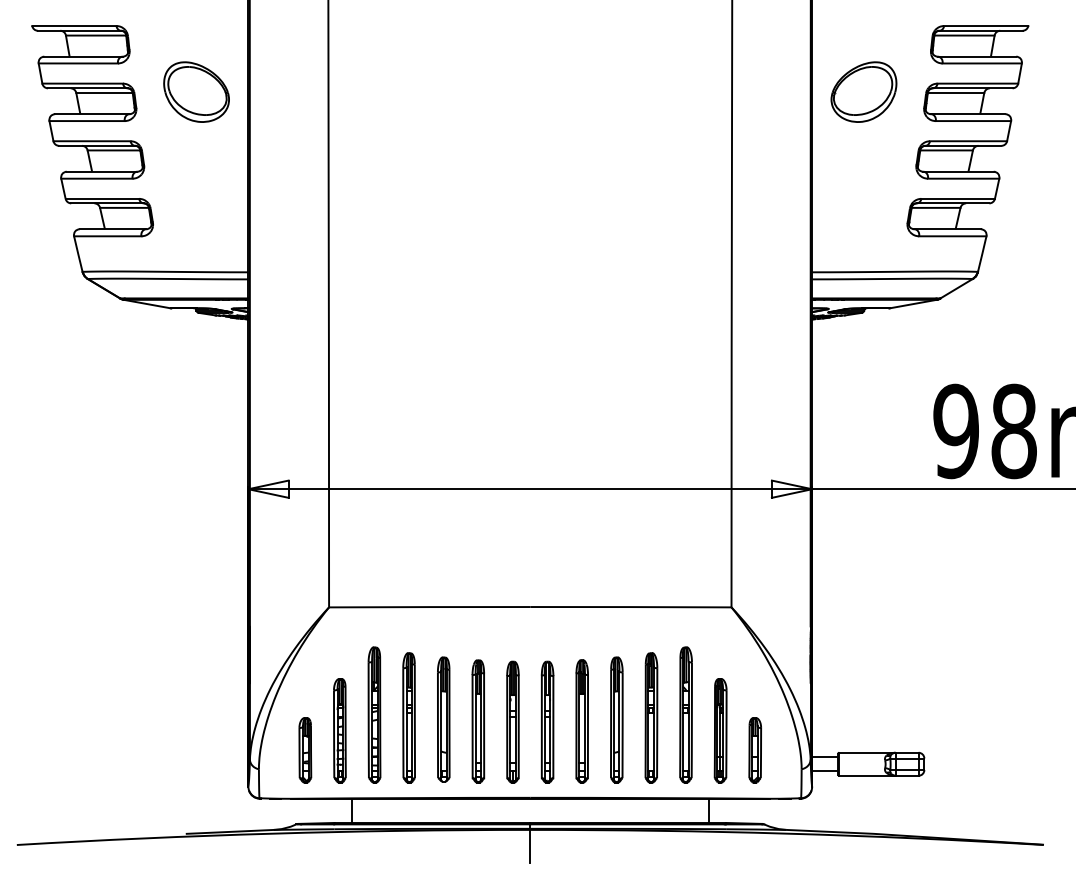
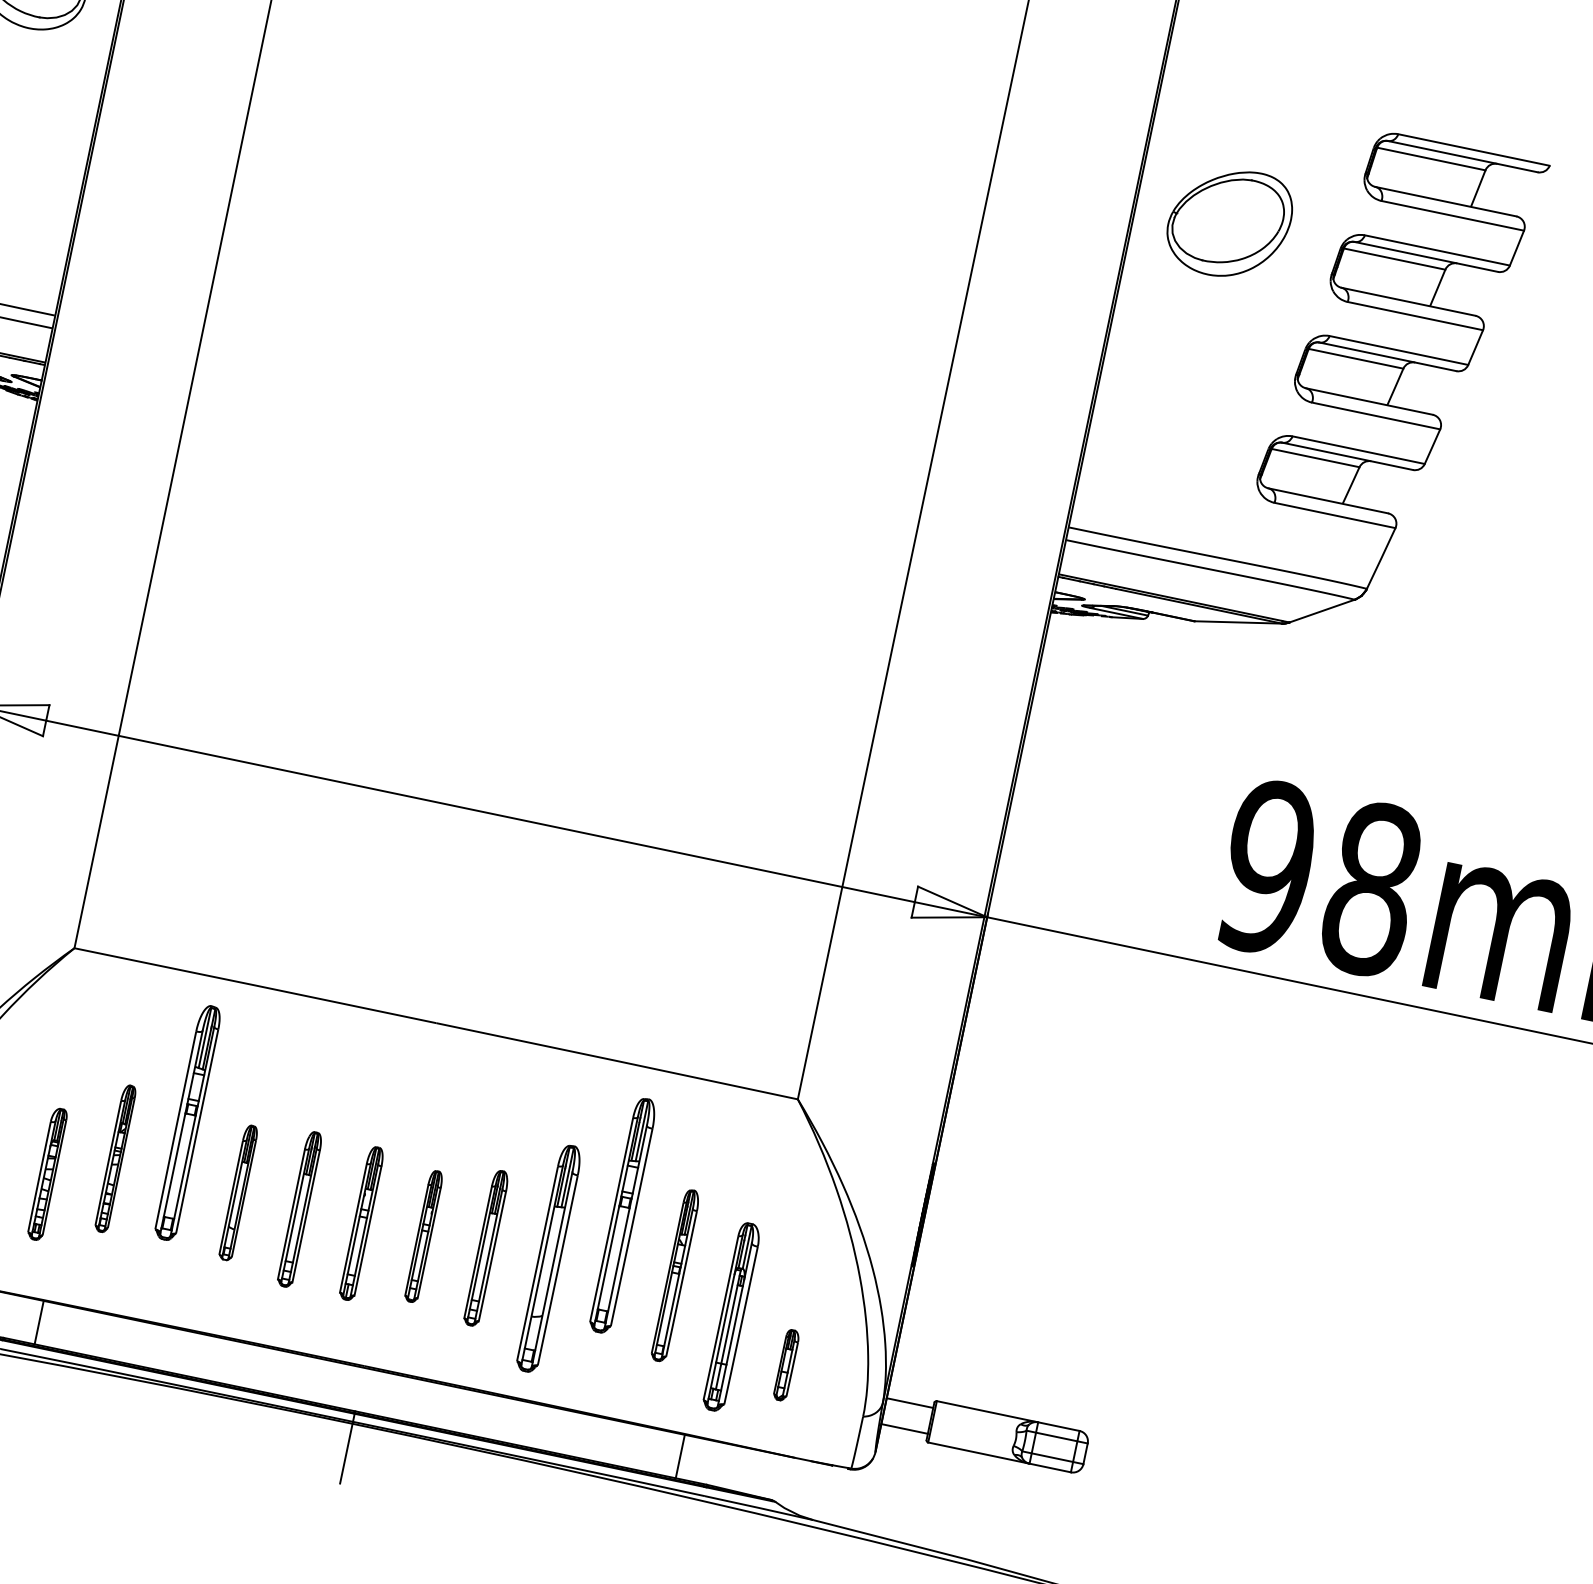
part: (374, 714) -> (115, 1157), size x0.6
part: (685, 714) -> (674, 1274), size x0.7
part: (408, 717) -> (187, 1122), moved
part: (651, 717) -> (623, 1215), moved
part: (443, 719) -> (238, 1192), size x0.6
part: (478, 721) -> (300, 1209), size x0.7
part: (512, 721) -> (361, 1222), size x0.7
part: (547, 721) -> (424, 1235), size x0.6
part: (581, 721) -> (485, 1248), size x0.7
part: (339, 730) -> (46, 1173), size x0.7
part: (754, 750) -> (785, 1365), size x0.6

